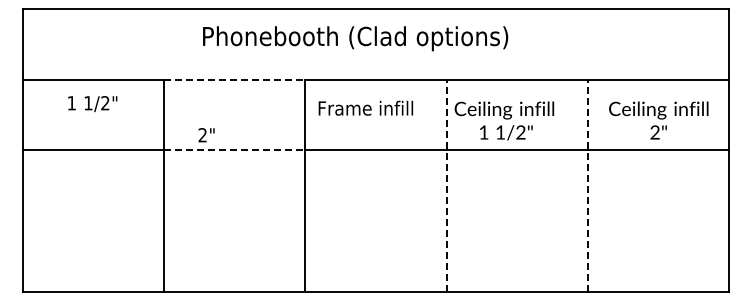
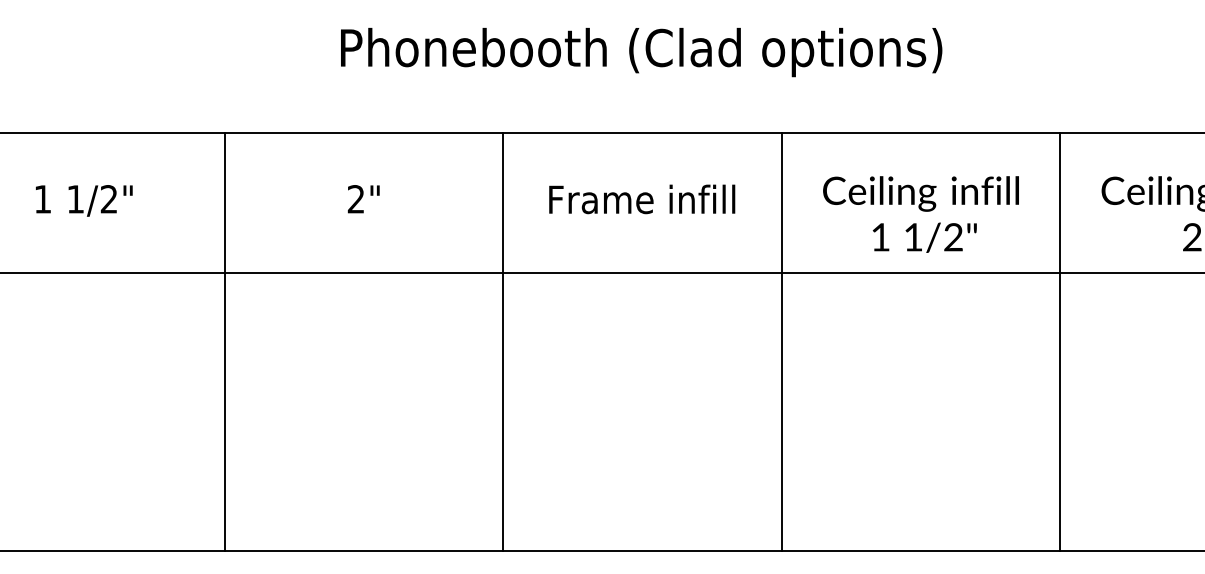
text: (355, 38) -> (641, 52), moved
line: (234, 79) -> (363, 132), dashed -> solid
text: (92, 104) -> (83, 201), moved
text: (365, 107) -> (641, 197), moved
text: (504, 120) -> (921, 213), moved
text: (206, 135) -> (363, 199), moved
line: (234, 150) -> (363, 272), dashed -> solid
line: (446, 185) -> (781, 341), dashed -> solid
line: (588, 185) -> (1061, 341), dashed -> solid

